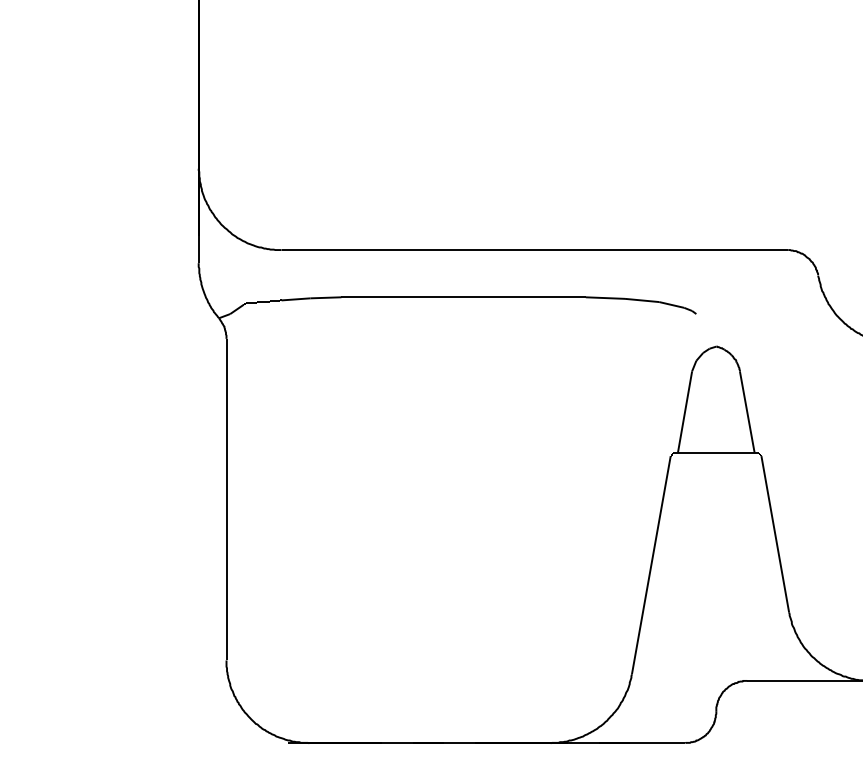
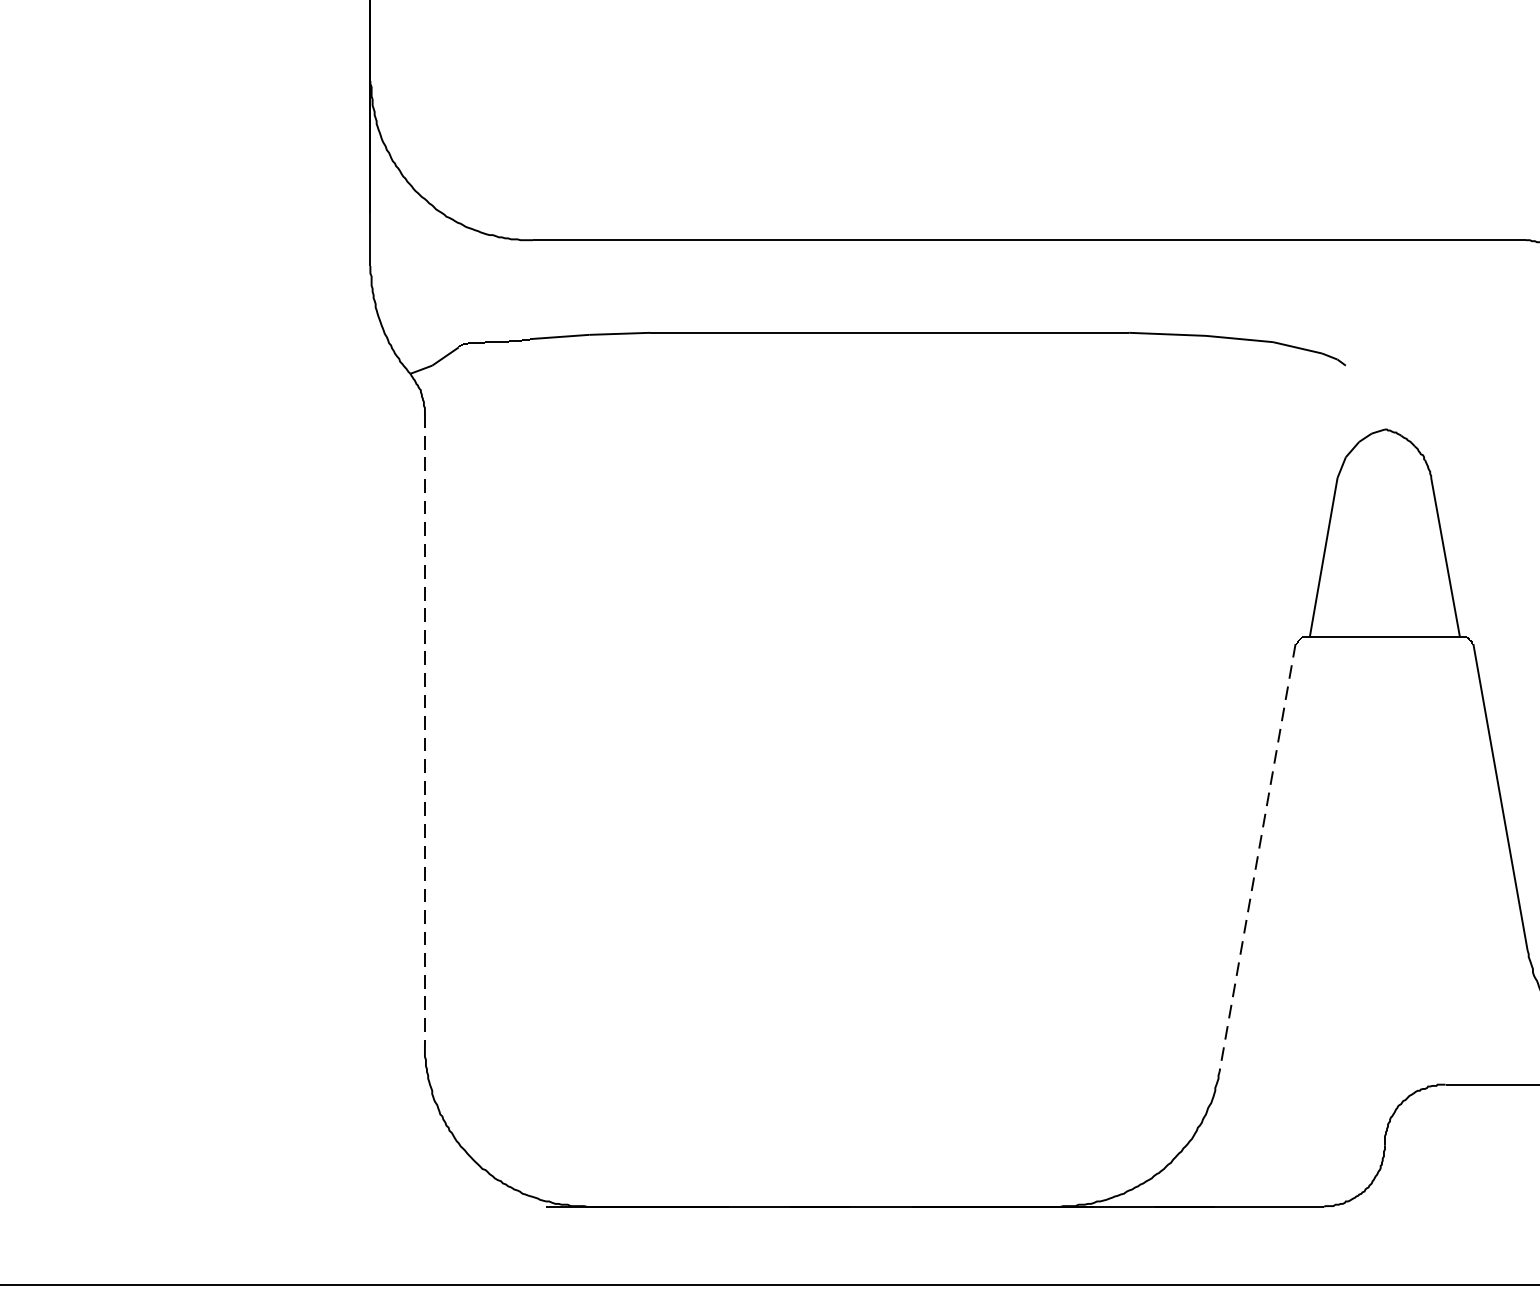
line: (226, 499) -> (424, 729), solid -> dashed
line: (651, 565) -> (1257, 858), solid -> dashed

